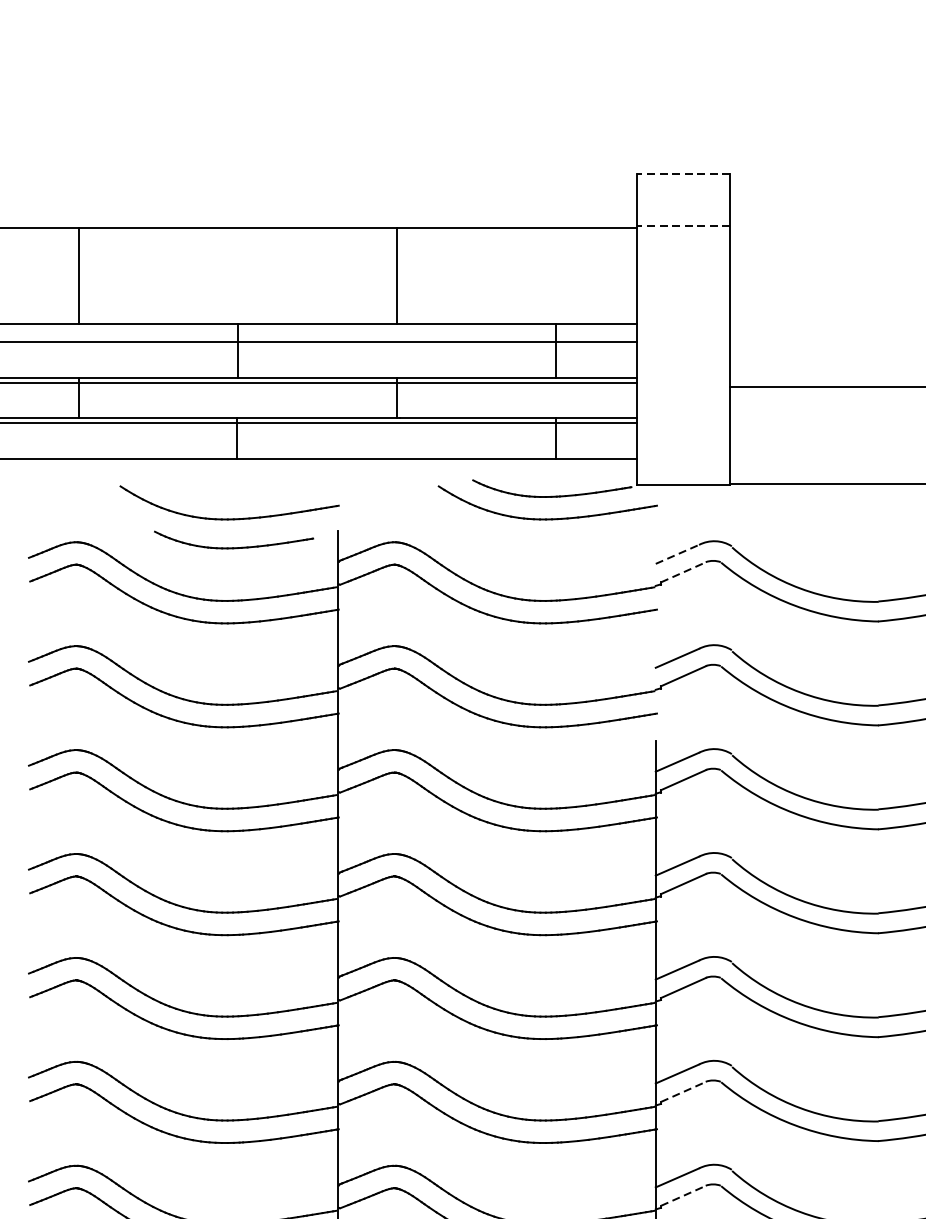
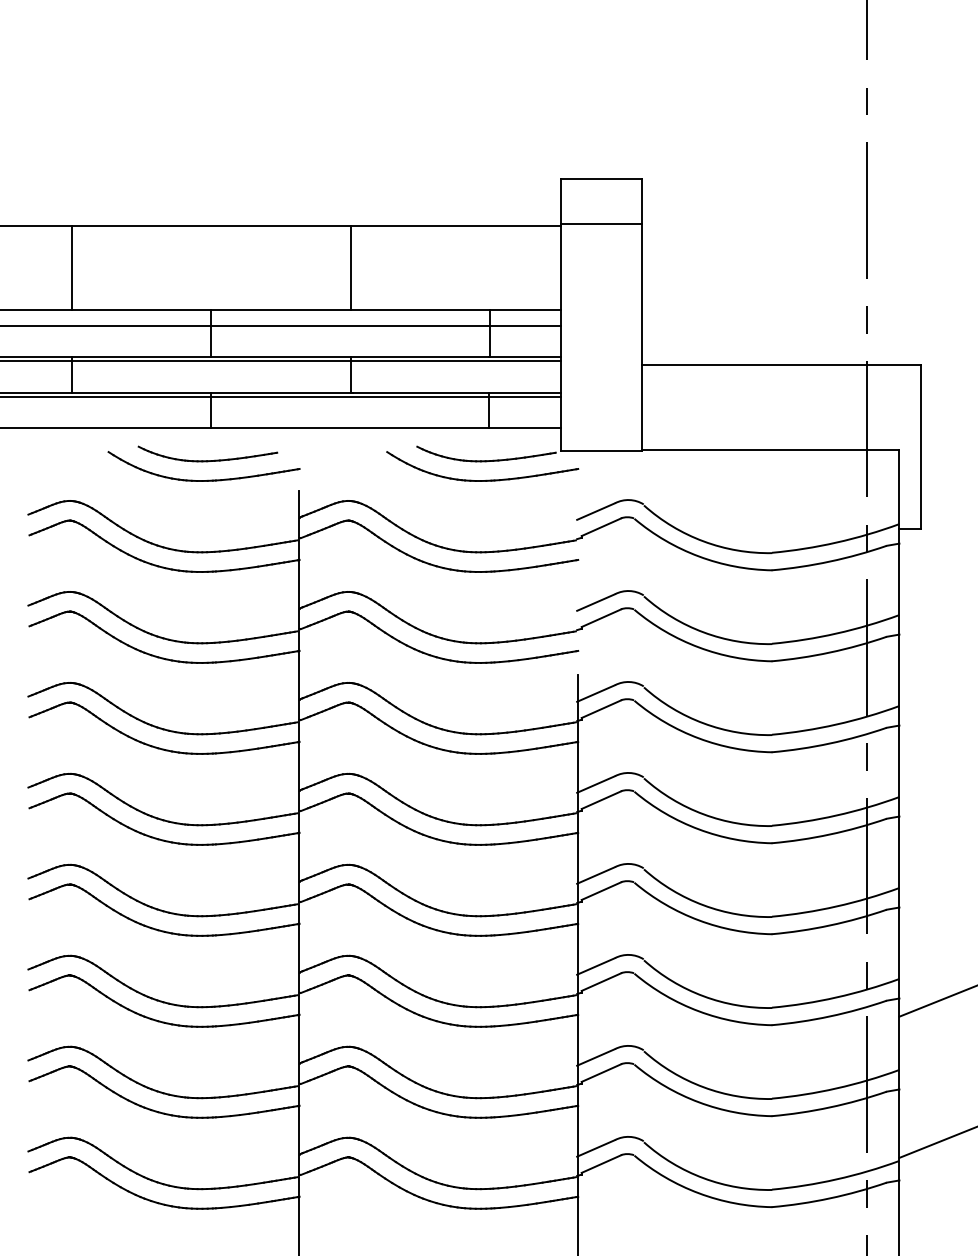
line: (683, 173) -> (601, 178), dashed -> solid
line: (683, 225) -> (601, 223), dashed -> solid
part: (233, 547) -> (207, 460), moved
line: (677, 554) -> (596, 511), dashed -> solid
line: (683, 572) -> (601, 527), dashed -> solid
line: (683, 1092) -> (601, 982), dashed -> solid
line: (683, 1196) -> (601, 1073), dashed -> solid

